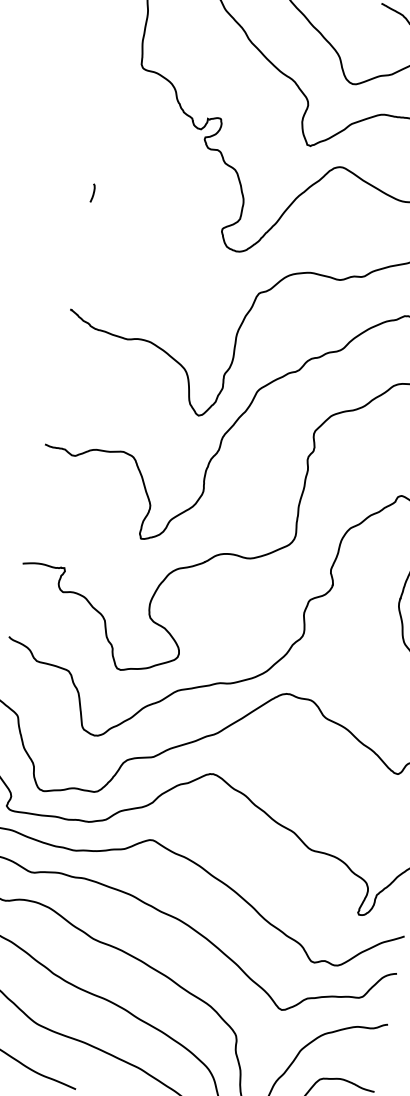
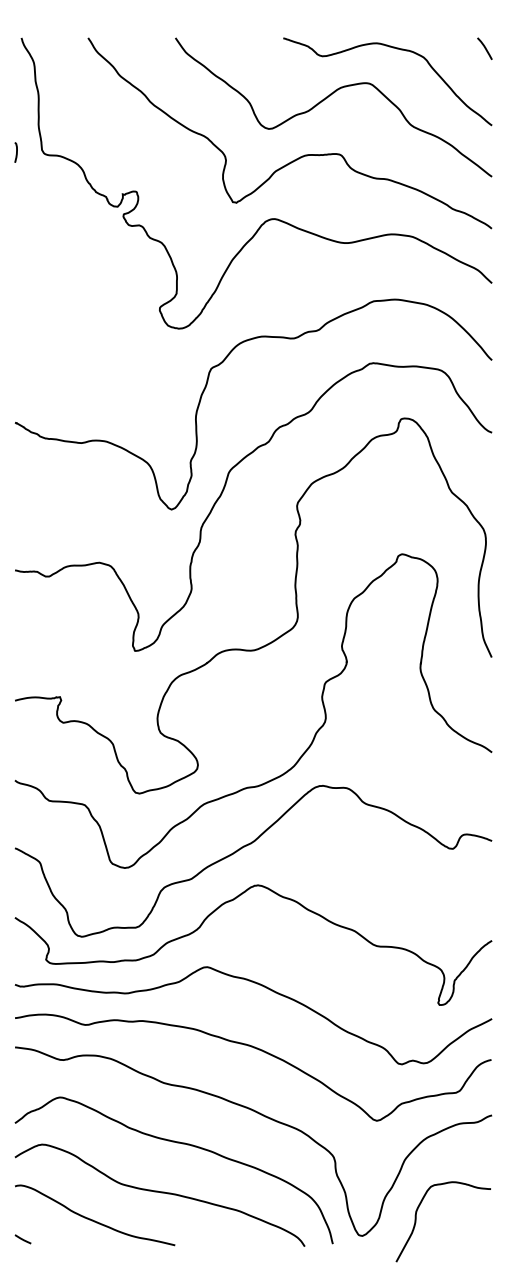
line: (93, 193) -> (16, 152), moved

